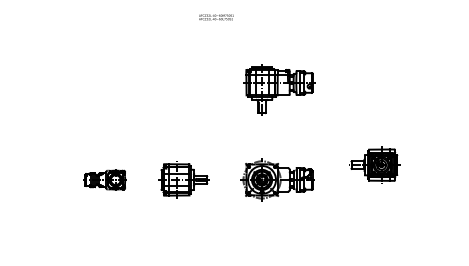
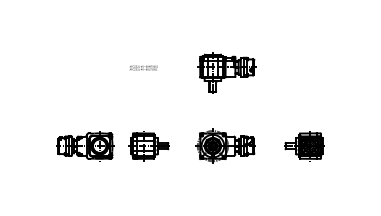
text: (216, 16) -> (143, 67), moved
part: (374, 165) -> (304, 146), moved
part: (105, 180) -> (85, 146), size x1.67

